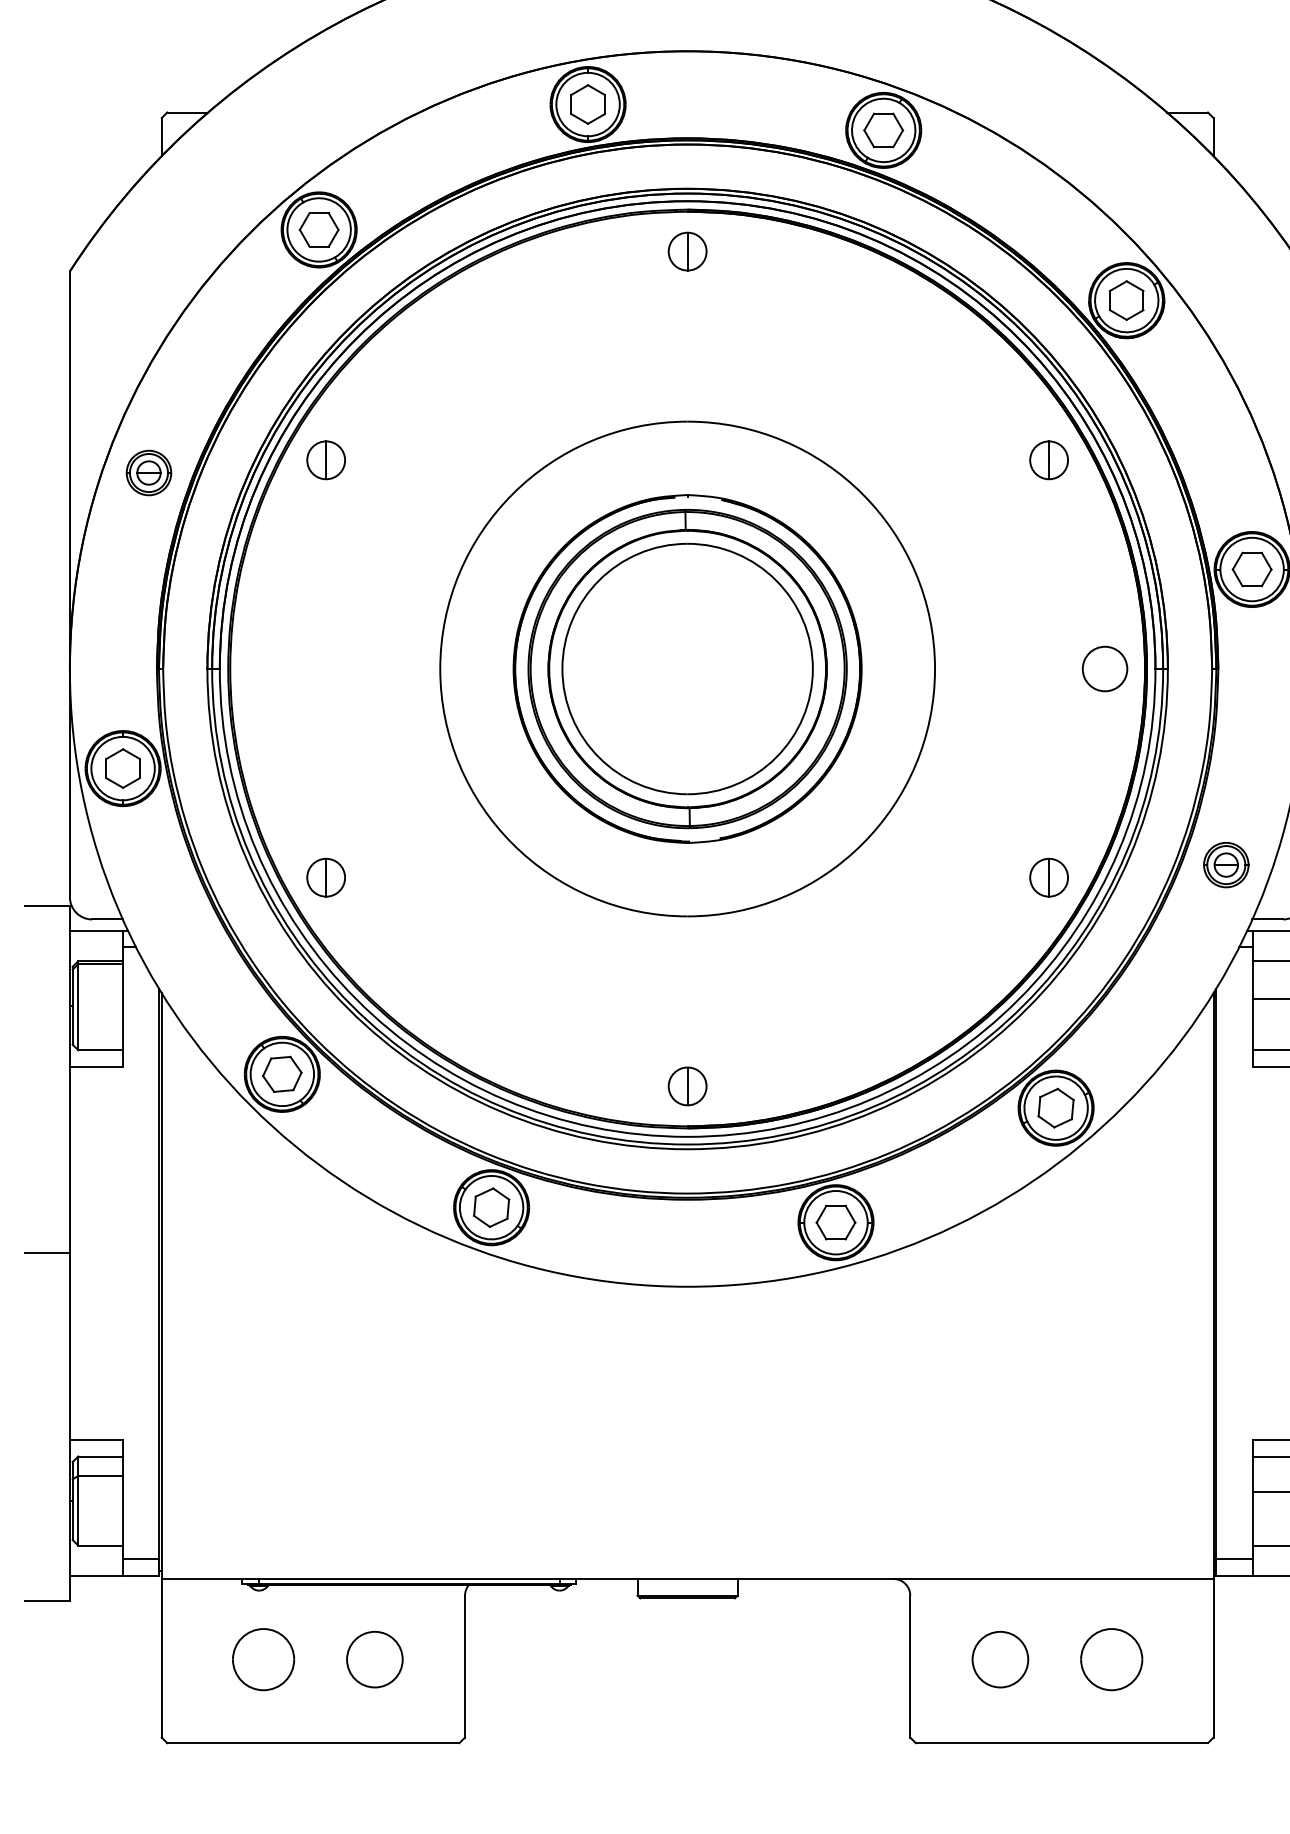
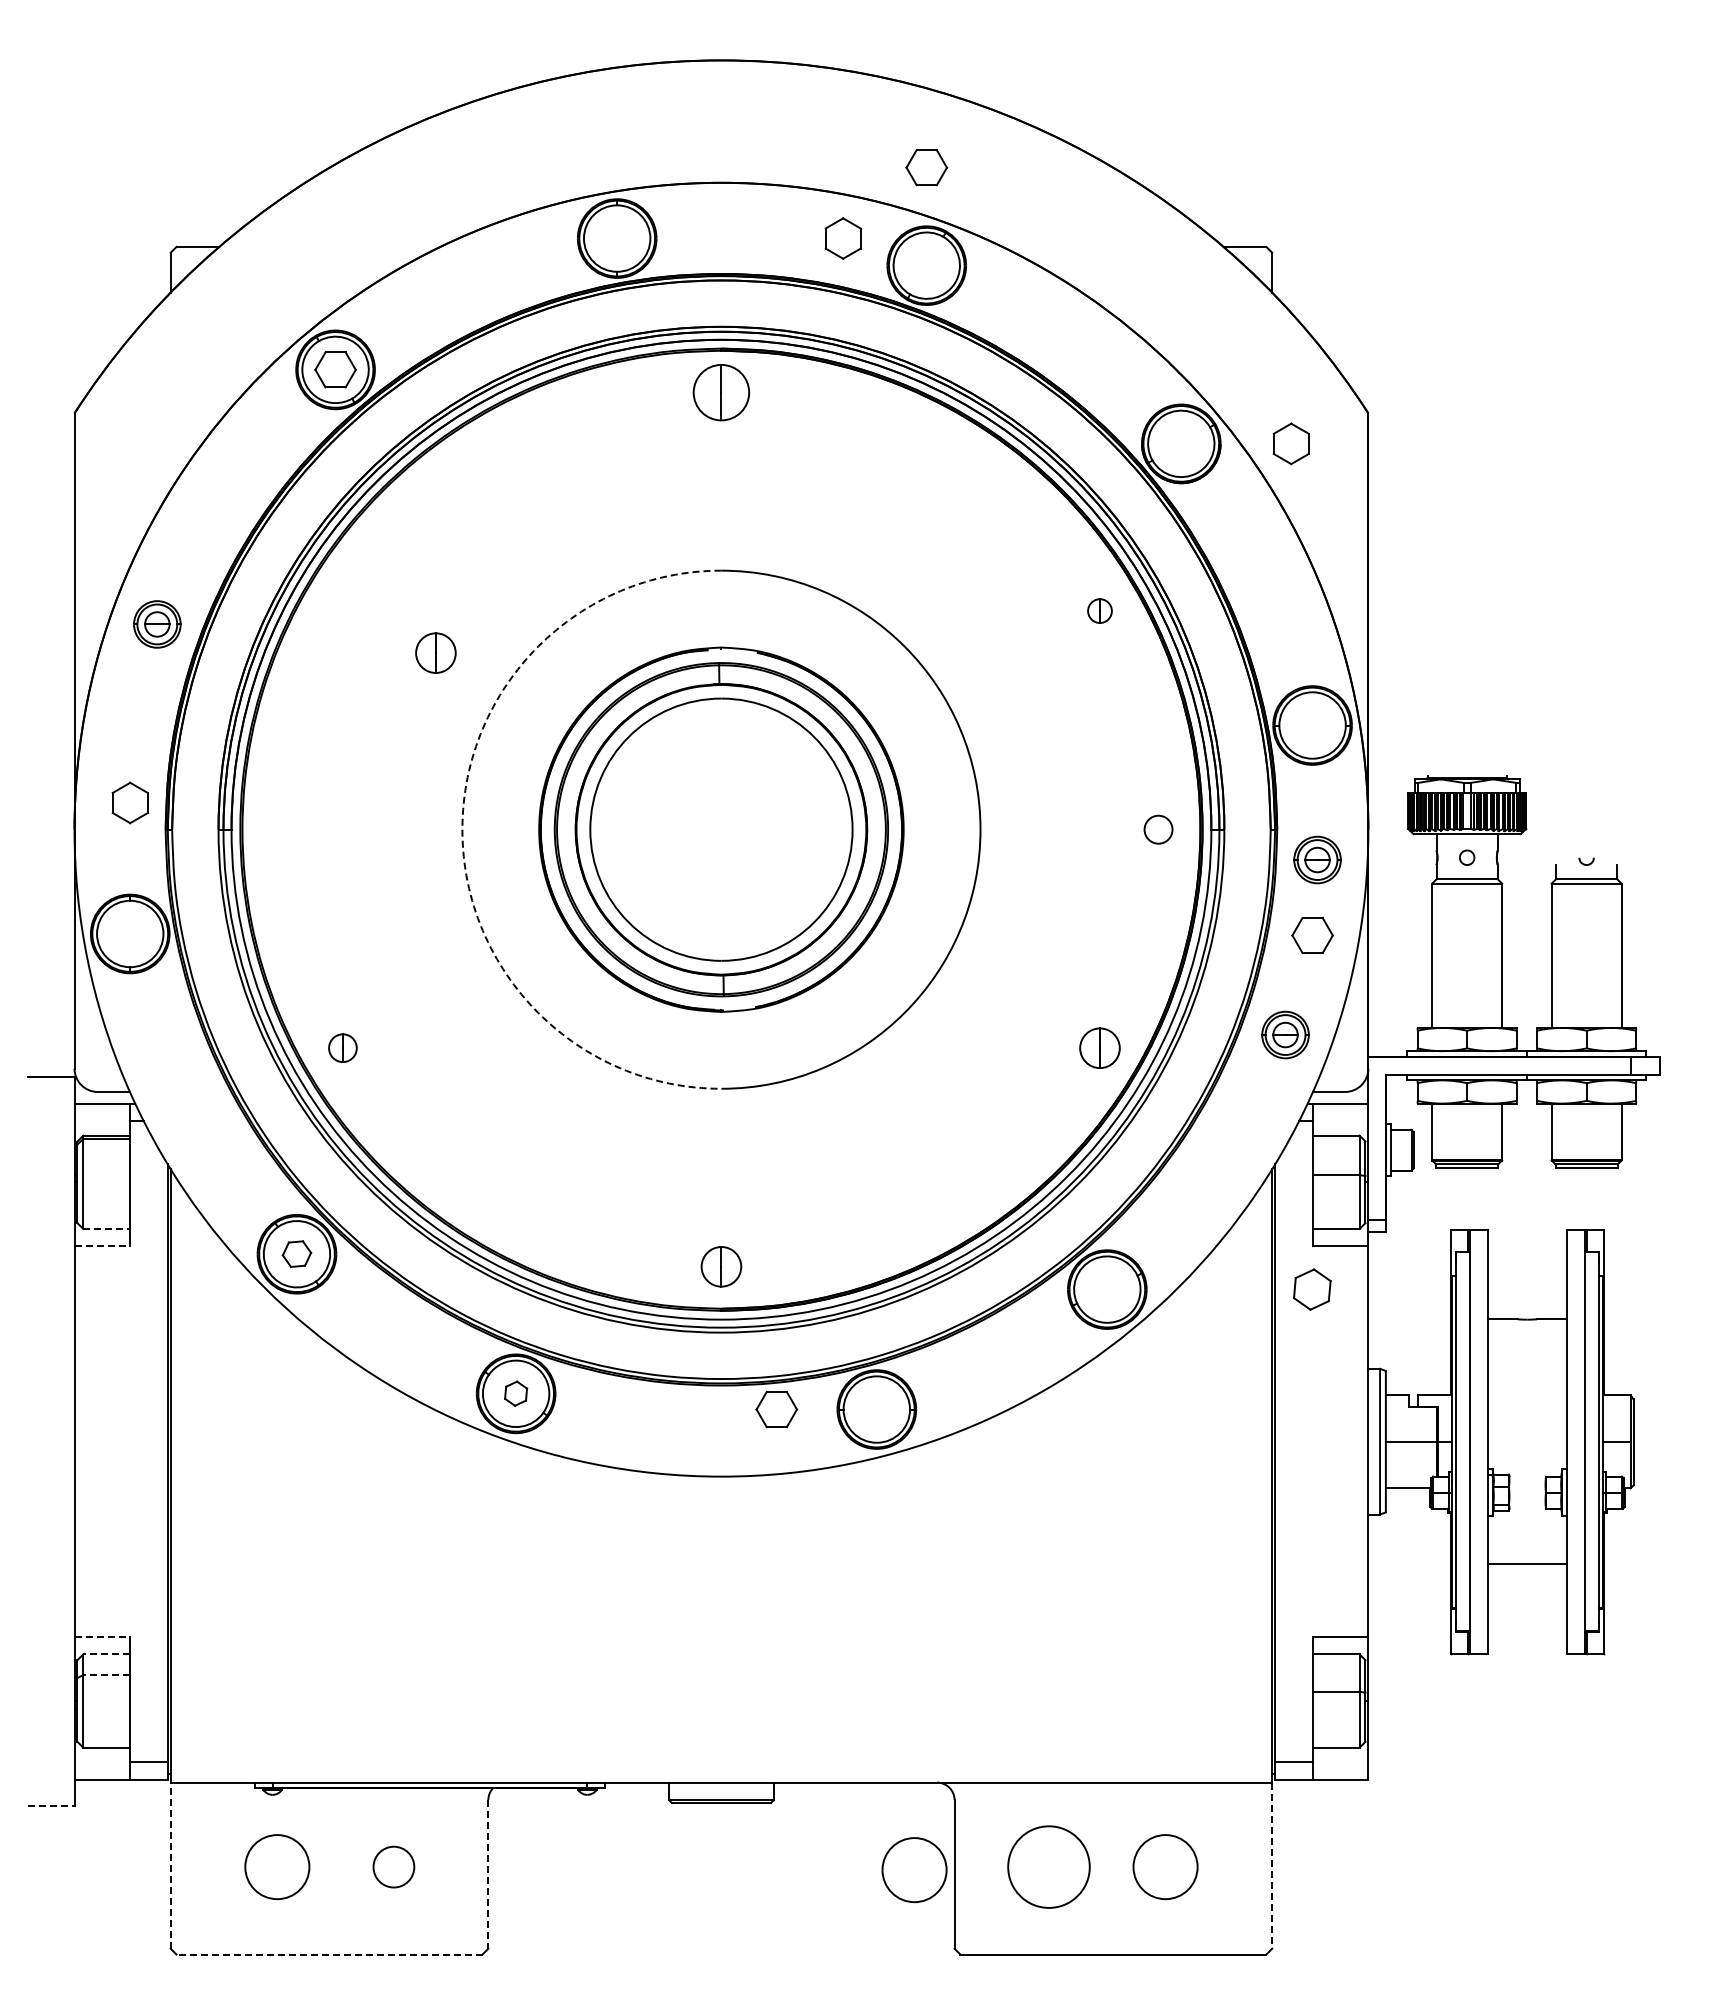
part: (587, 104) -> (842, 238), moved
part: (883, 130) -> (926, 167), moved
part: (687, 251) -> (721, 392), size x1.4
part: (1125, 300) -> (1290, 443), moved
part: (325, 459) -> (435, 652), moved
part: (1048, 459) -> (1099, 610), size x0.6
part: (1252, 569) -> (1312, 935), moved
arc: (440, 668) -> (462, 829), solid -> dashed
circle: (1104, 668) -> (1158, 829), size x0.6
part: (1256, 697) -> (1317, 859), added
part: (122, 768) -> (129, 802), moved
part: (325, 876) -> (342, 1047), size x0.7
line: (101, 1049) -> (107, 1228), solid -> dashed
line: (96, 1067) -> (102, 1246), solid -> dashed
part: (281, 1073) -> (296, 1253), size x0.7
part: (1056, 1108) -> (1312, 1289), moved
part: (490, 1207) -> (515, 1393), size x0.6
part: (835, 1222) -> (776, 1409), moved
line: (46, 1253) -> (50, 1441), removed
line: (96, 1439) -> (102, 1636), solid -> dashed
line: (100, 1456) -> (106, 1654), solid -> dashed
line: (100, 1475) -> (106, 1674), solid -> dashed
line: (47, 1600) -> (51, 1805), solid -> dashed
line: (161, 1658) -> (170, 1865), solid -> dashed
circle: (374, 1659) -> (393, 1866), size x0.7
circle: (999, 1659) -> (1048, 1866), size x1.4
line: (1213, 1659) -> (1272, 1866), solid -> dashed
part: (871, 1662) -> (914, 1870), added
line: (465, 1666) -> (488, 1874), solid -> dashed
line: (313, 1743) -> (329, 1954), solid -> dashed

